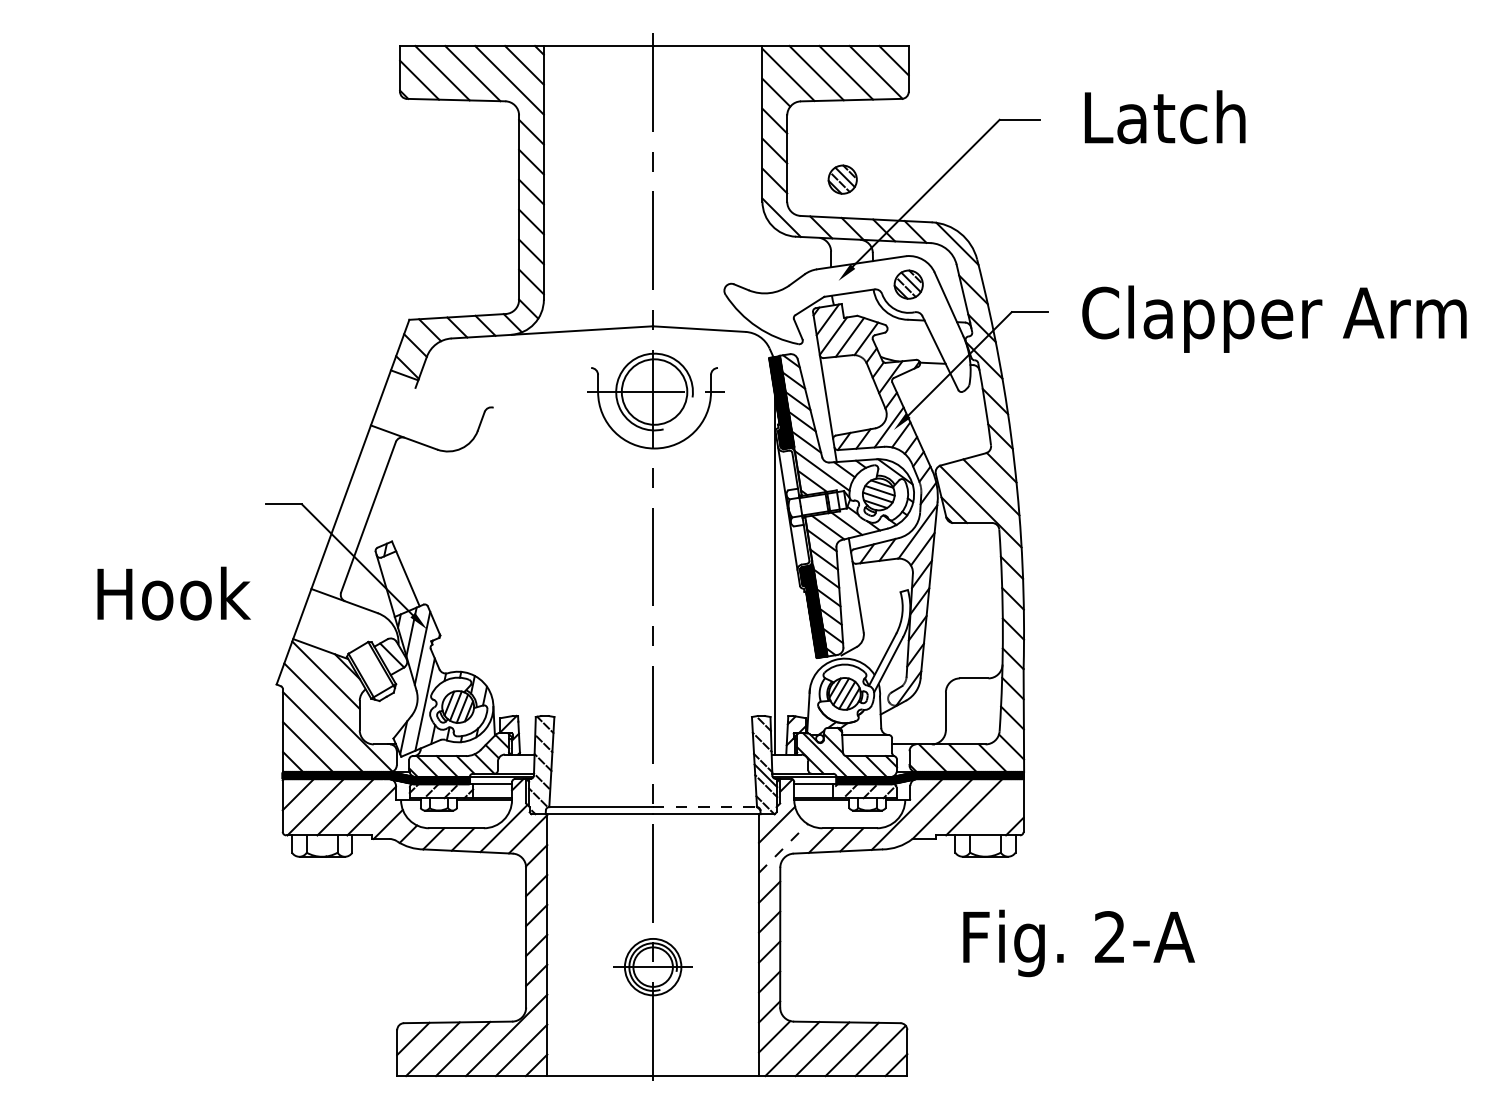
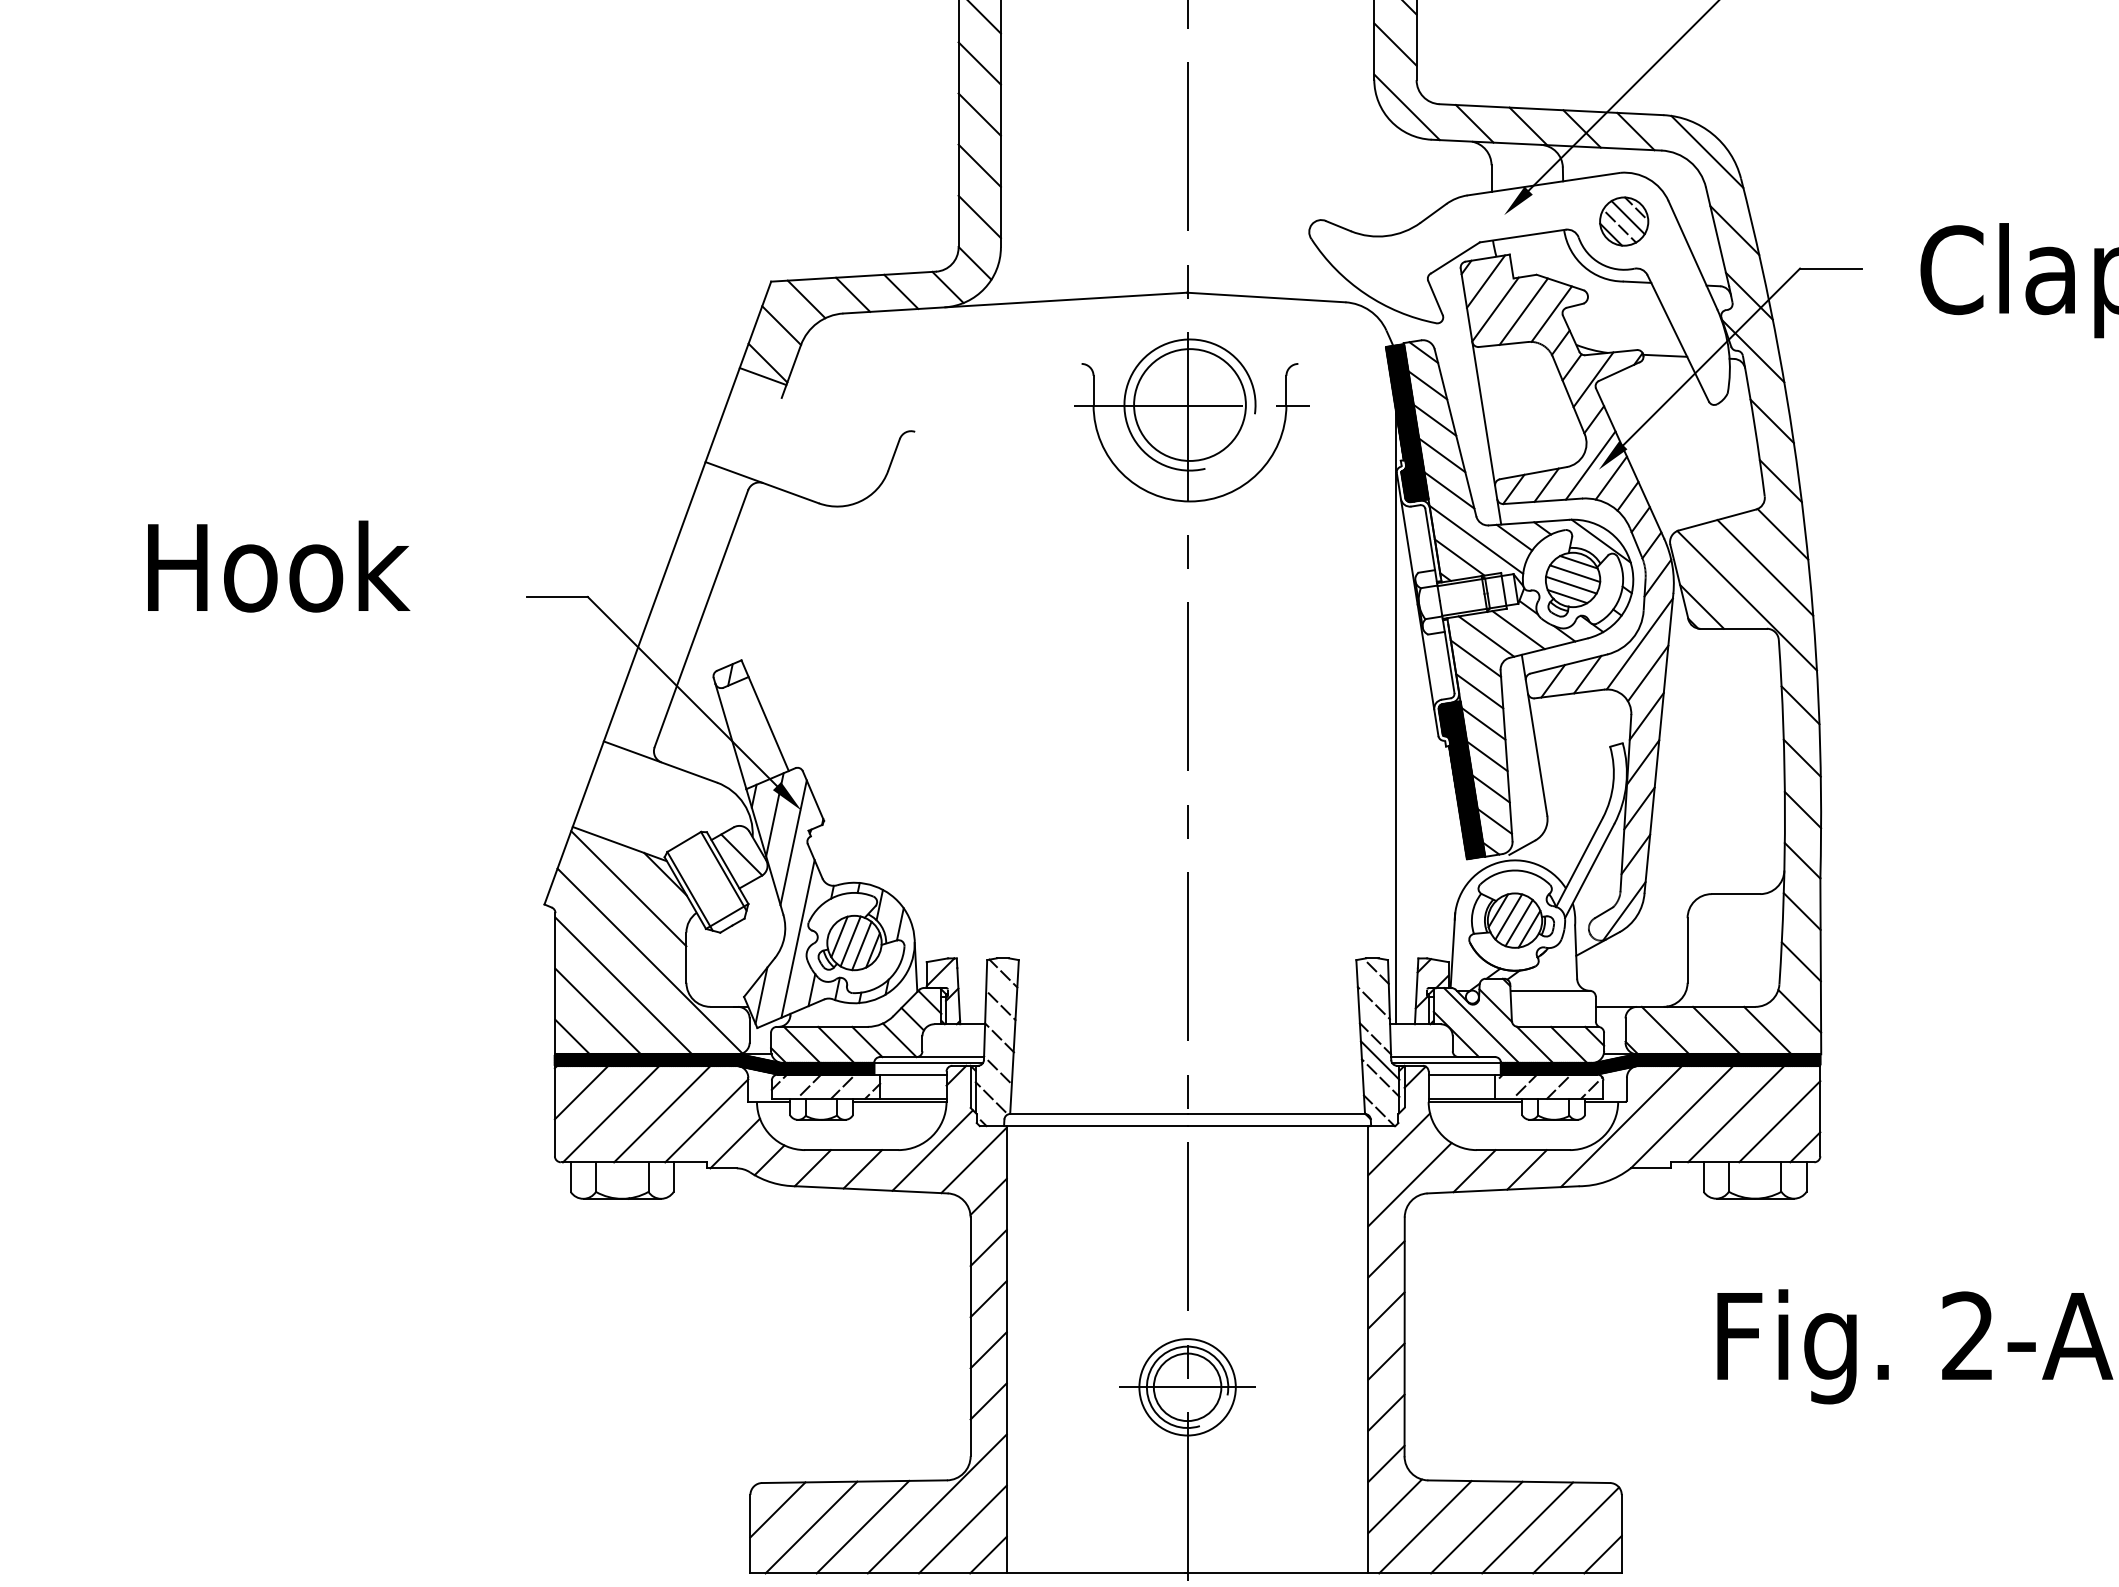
part: (842, 179) -> (1511, 41), removed
text: (173, 593) -> (277, 566), moved
line: (705, 807) -> (1276, 1114), dashed -> solid
line: (999, 811) -> (1779, 1121), added
line: (783, 848) -> (1410, 1184), dashed -> solid

